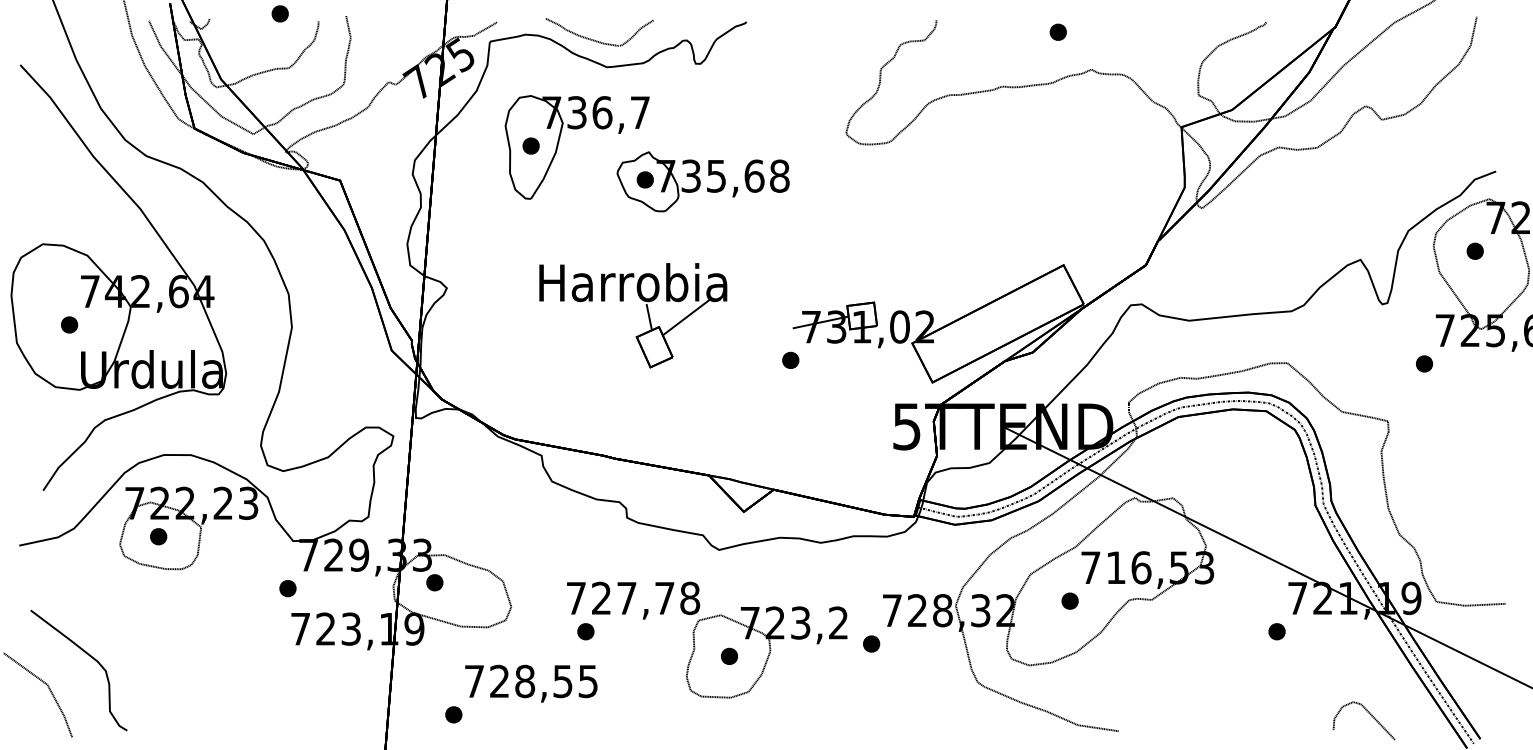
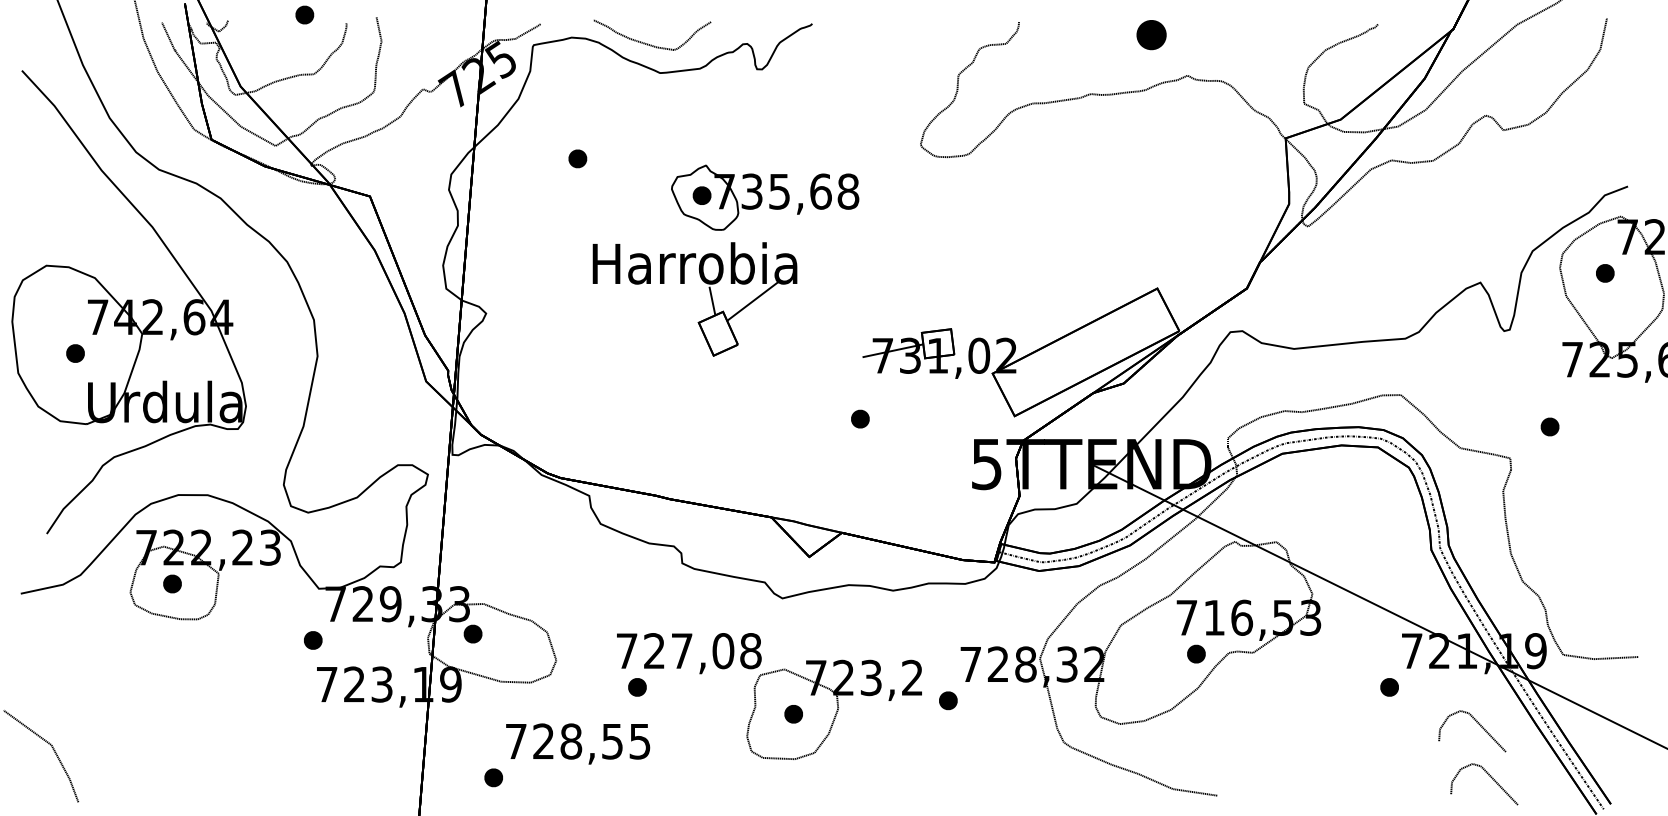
part: (1058, 31) -> (1151, 34), size x1.6
part: (559, 142) -> (608, 155), removed
part: (647, 313) -> (710, 297), moved
part: (790, 359) -> (860, 418), moved
part: (1423, 363) -> (1549, 426), moved
text: (664, 598) -> (723, 651), 727,78 -> 727,08
part: (1070, 600) -> (1196, 653), moved
part: (90, 657) -> (98, 715), removed
curve: (1358, 665) -> (1478, 724), added

